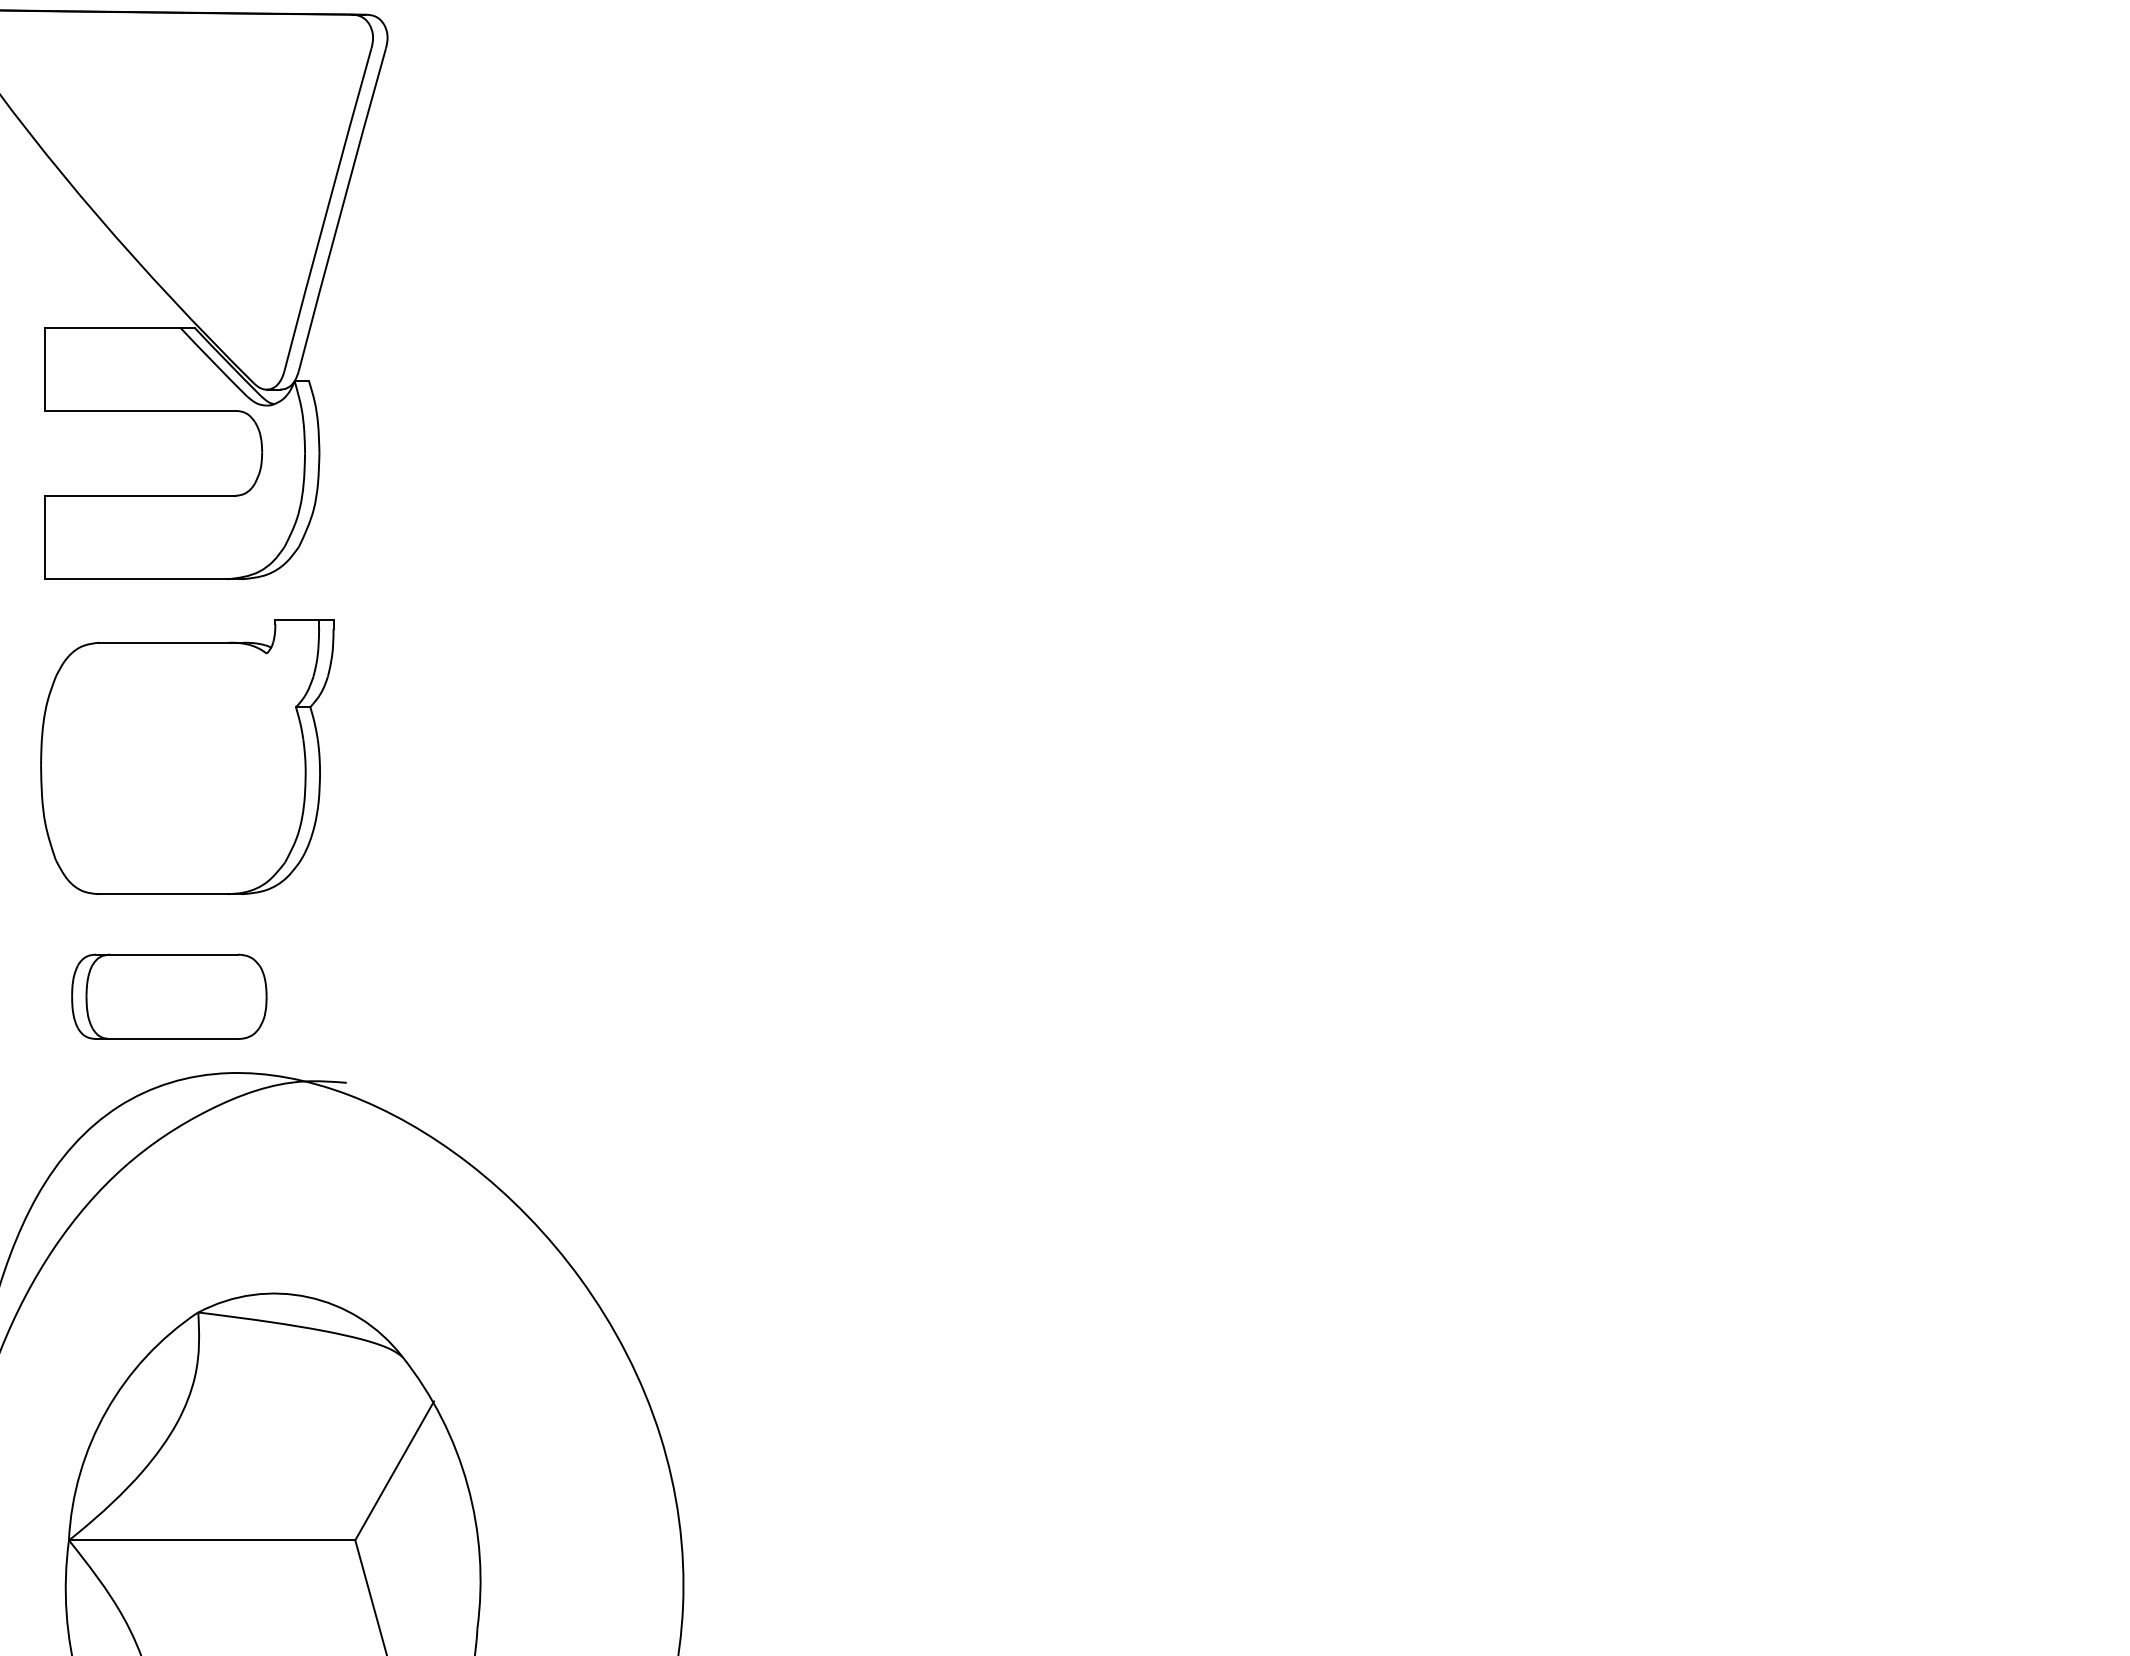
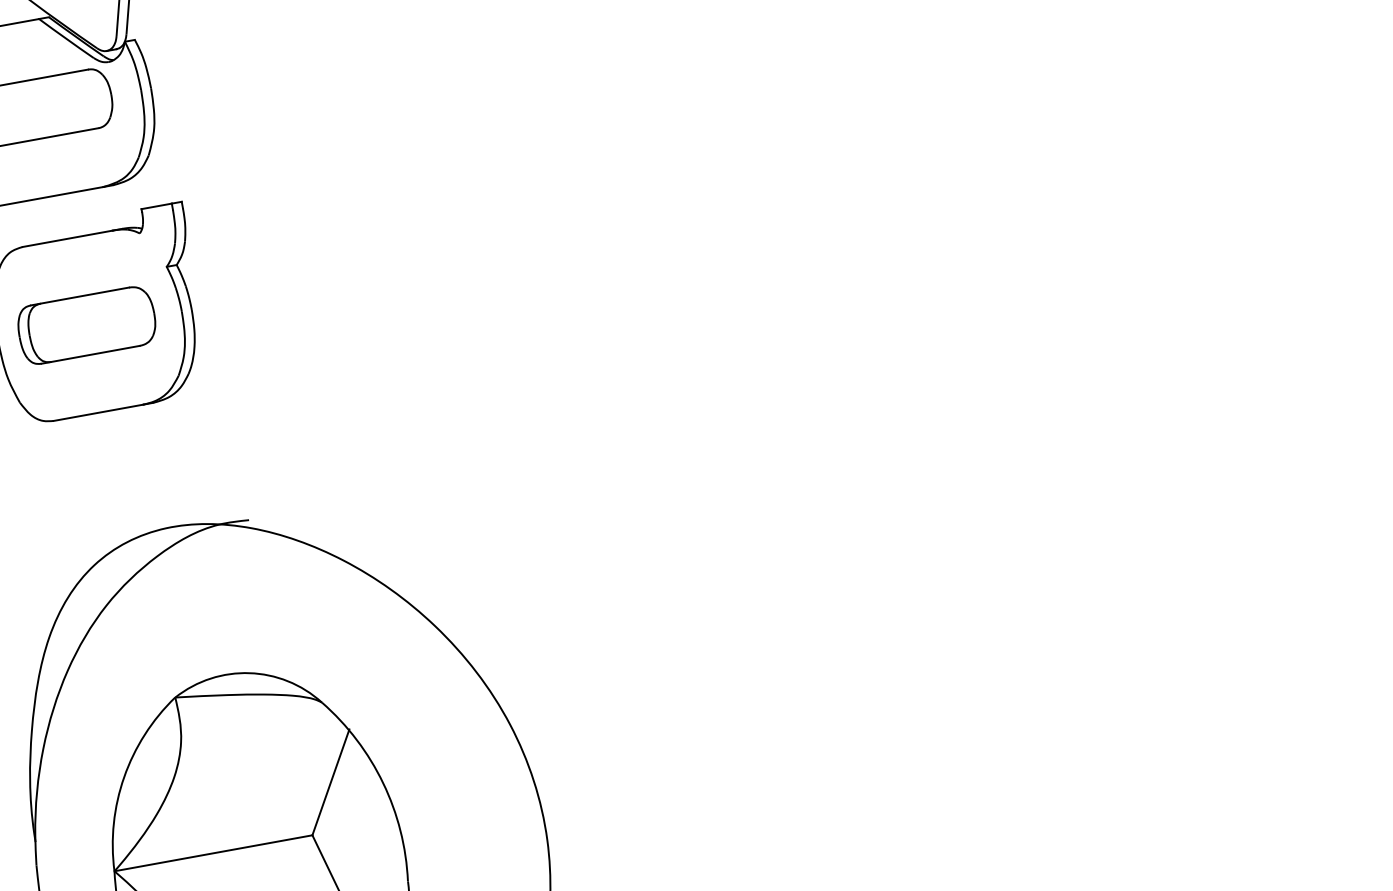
part: (169, 996) -> (87, 325), moved

